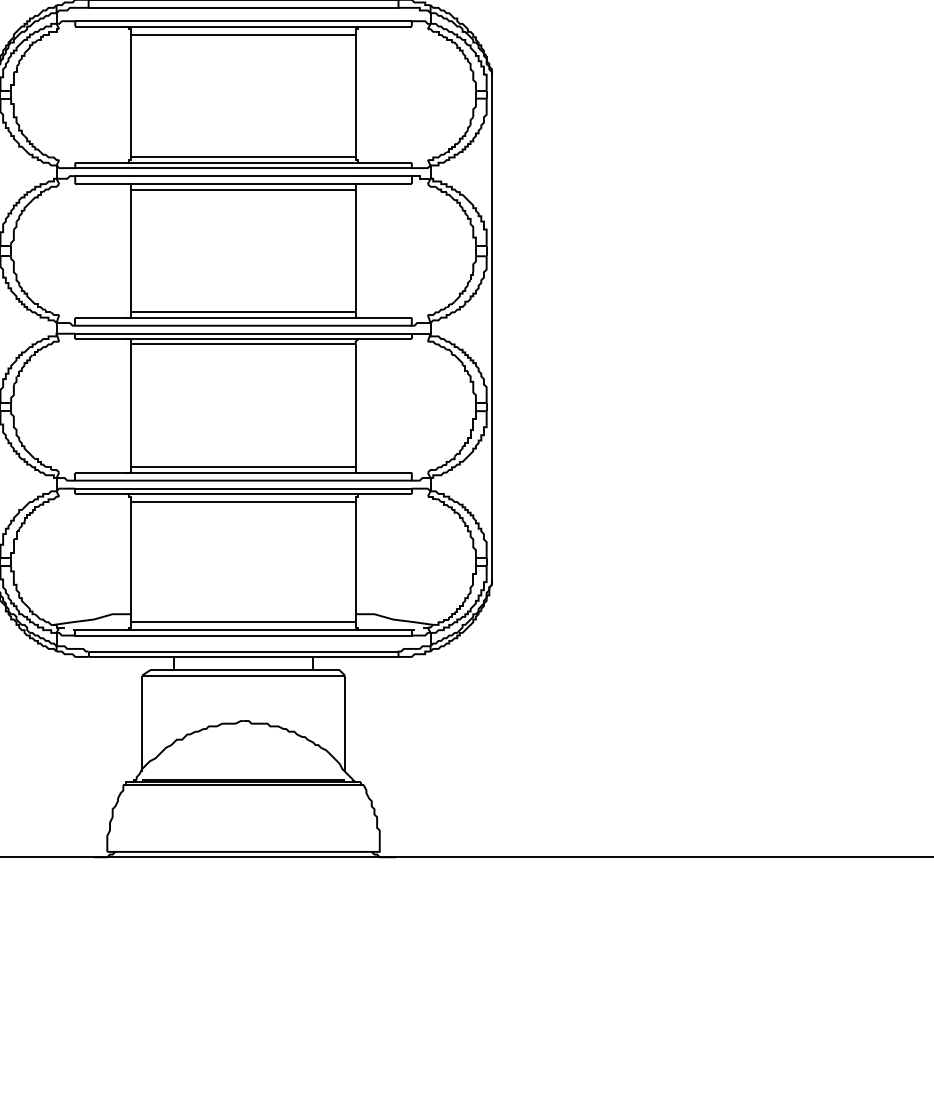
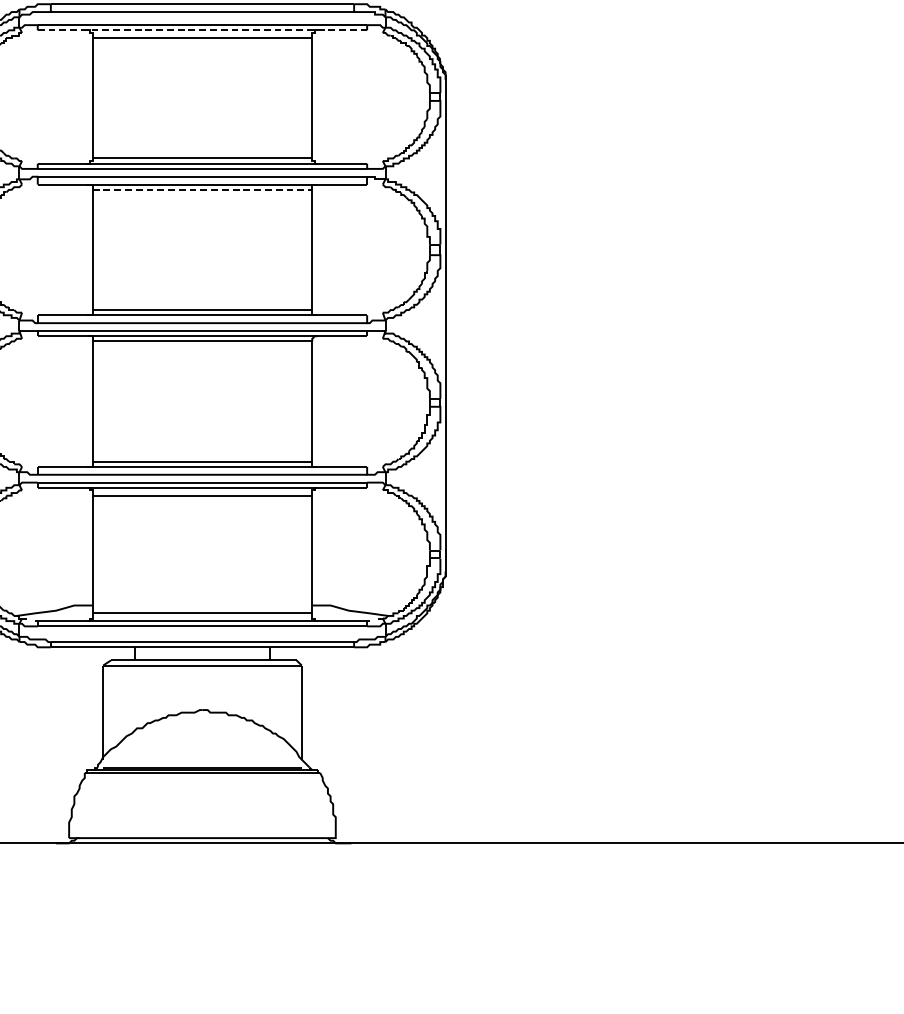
line: (244, 26) -> (203, 30), solid -> dashed
line: (244, 189) -> (203, 189), solid -> dashed

